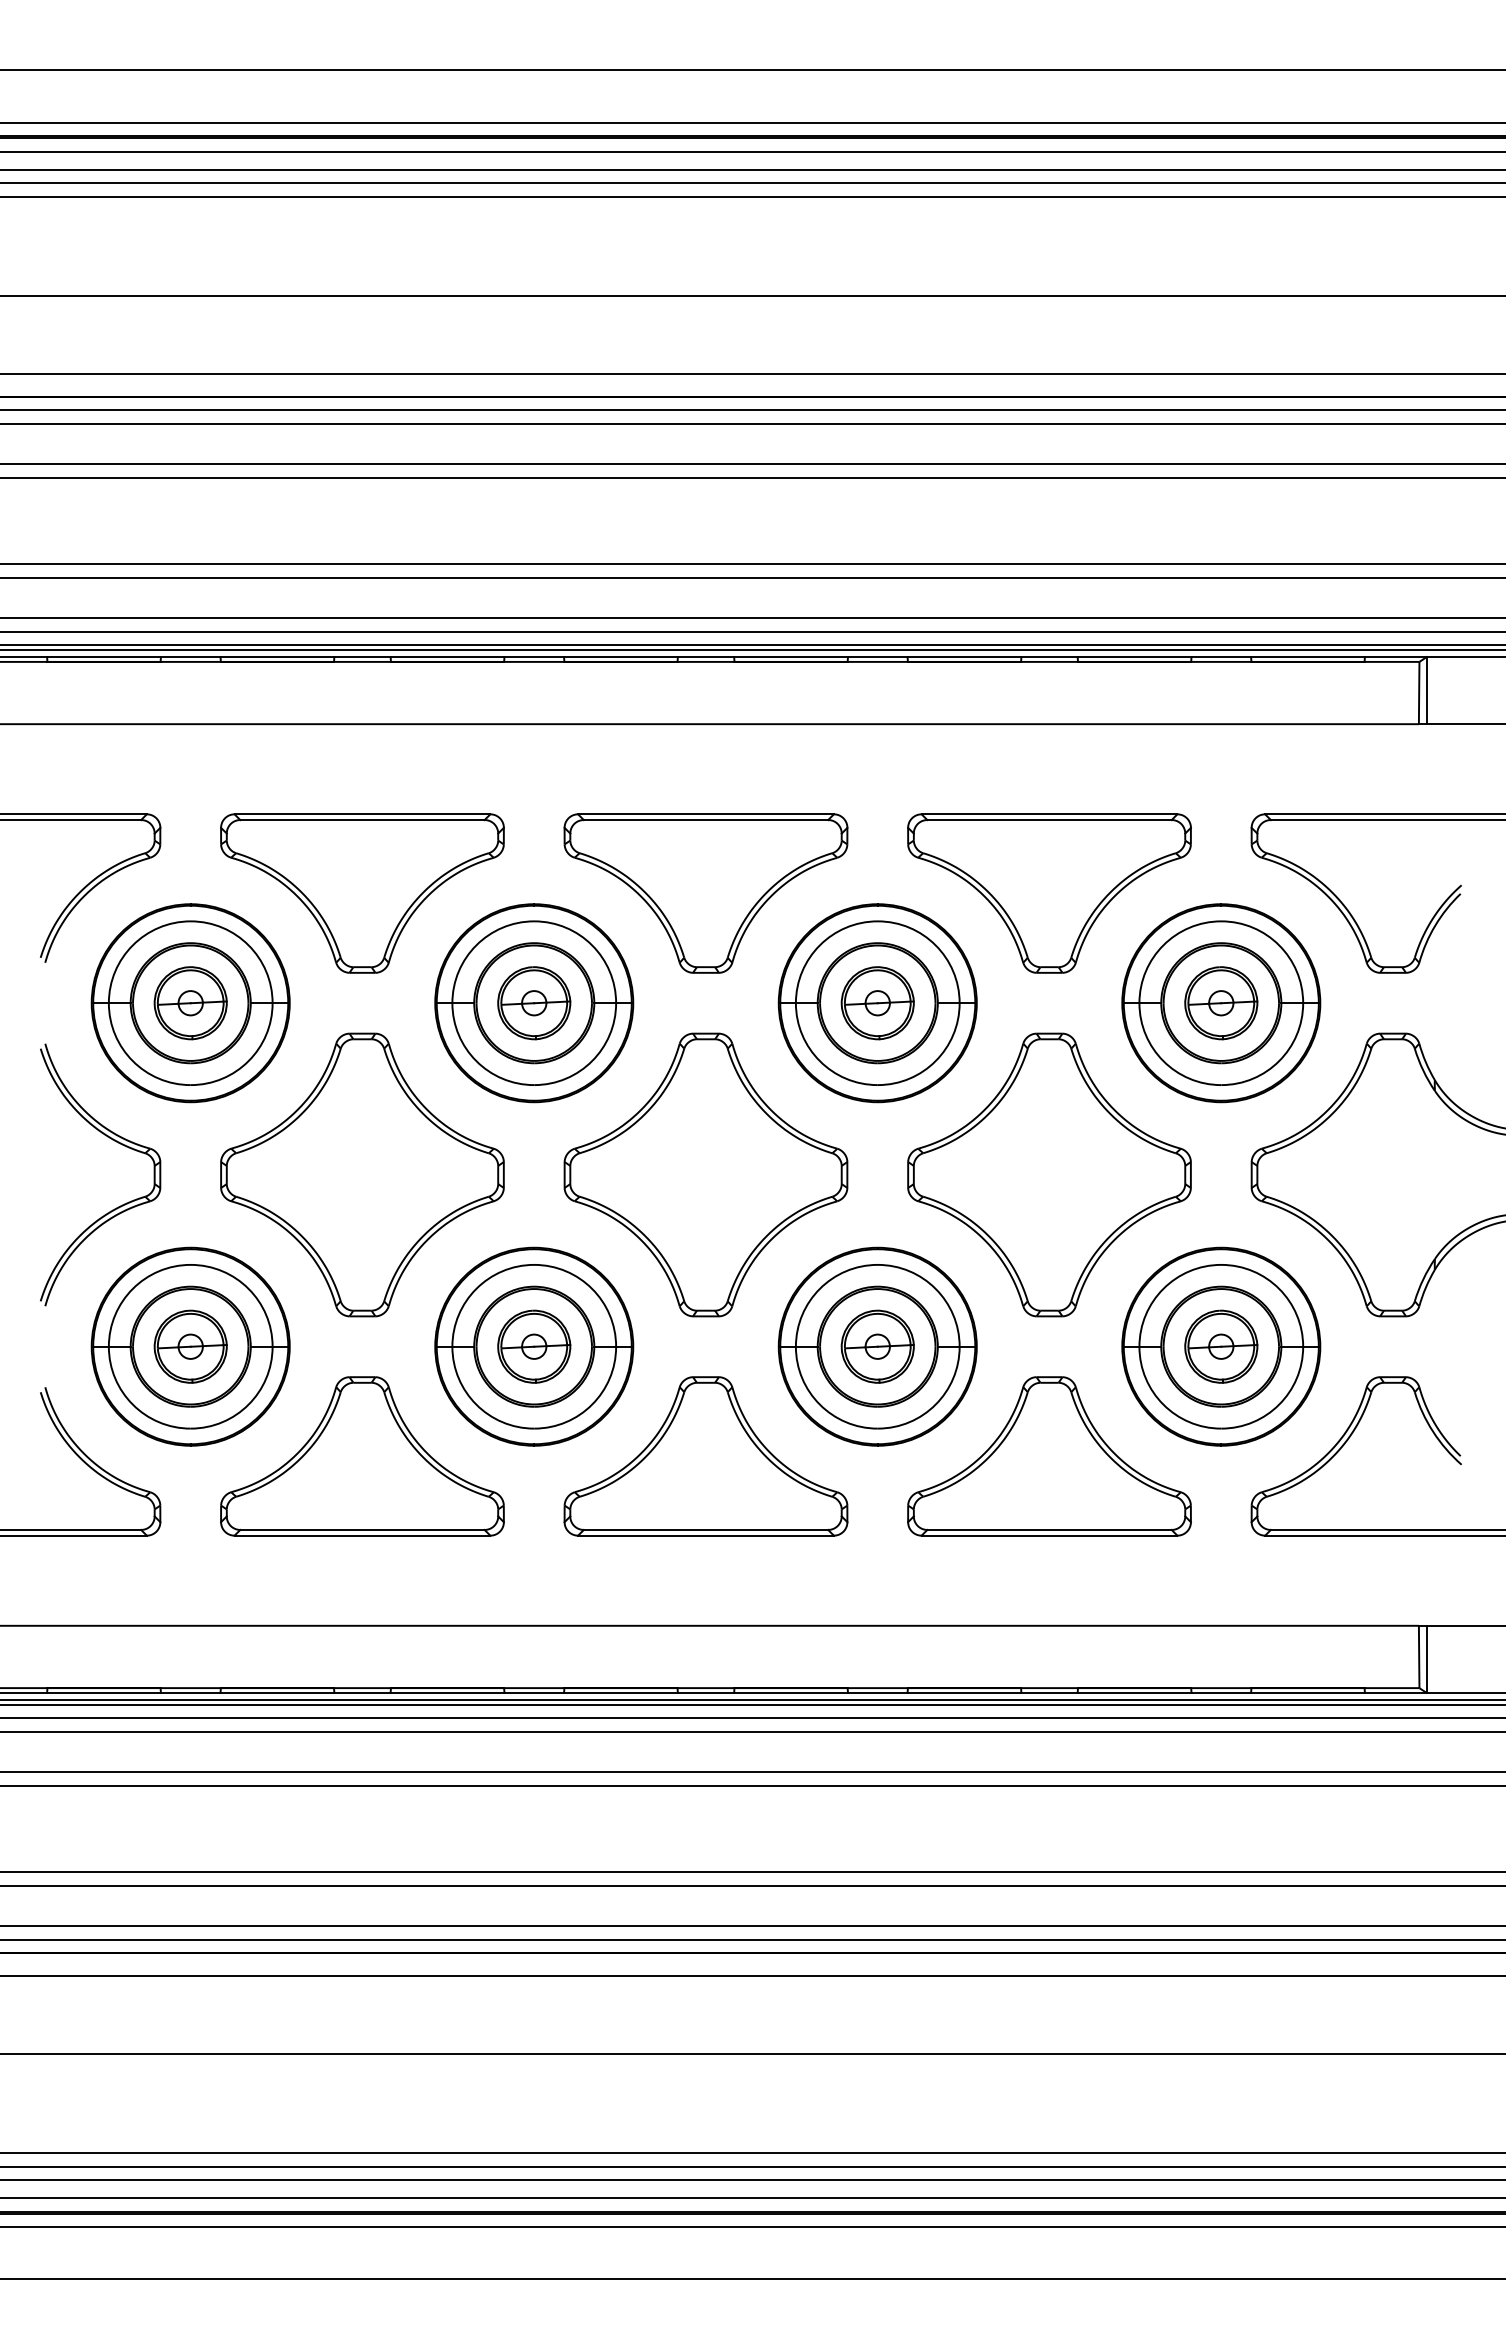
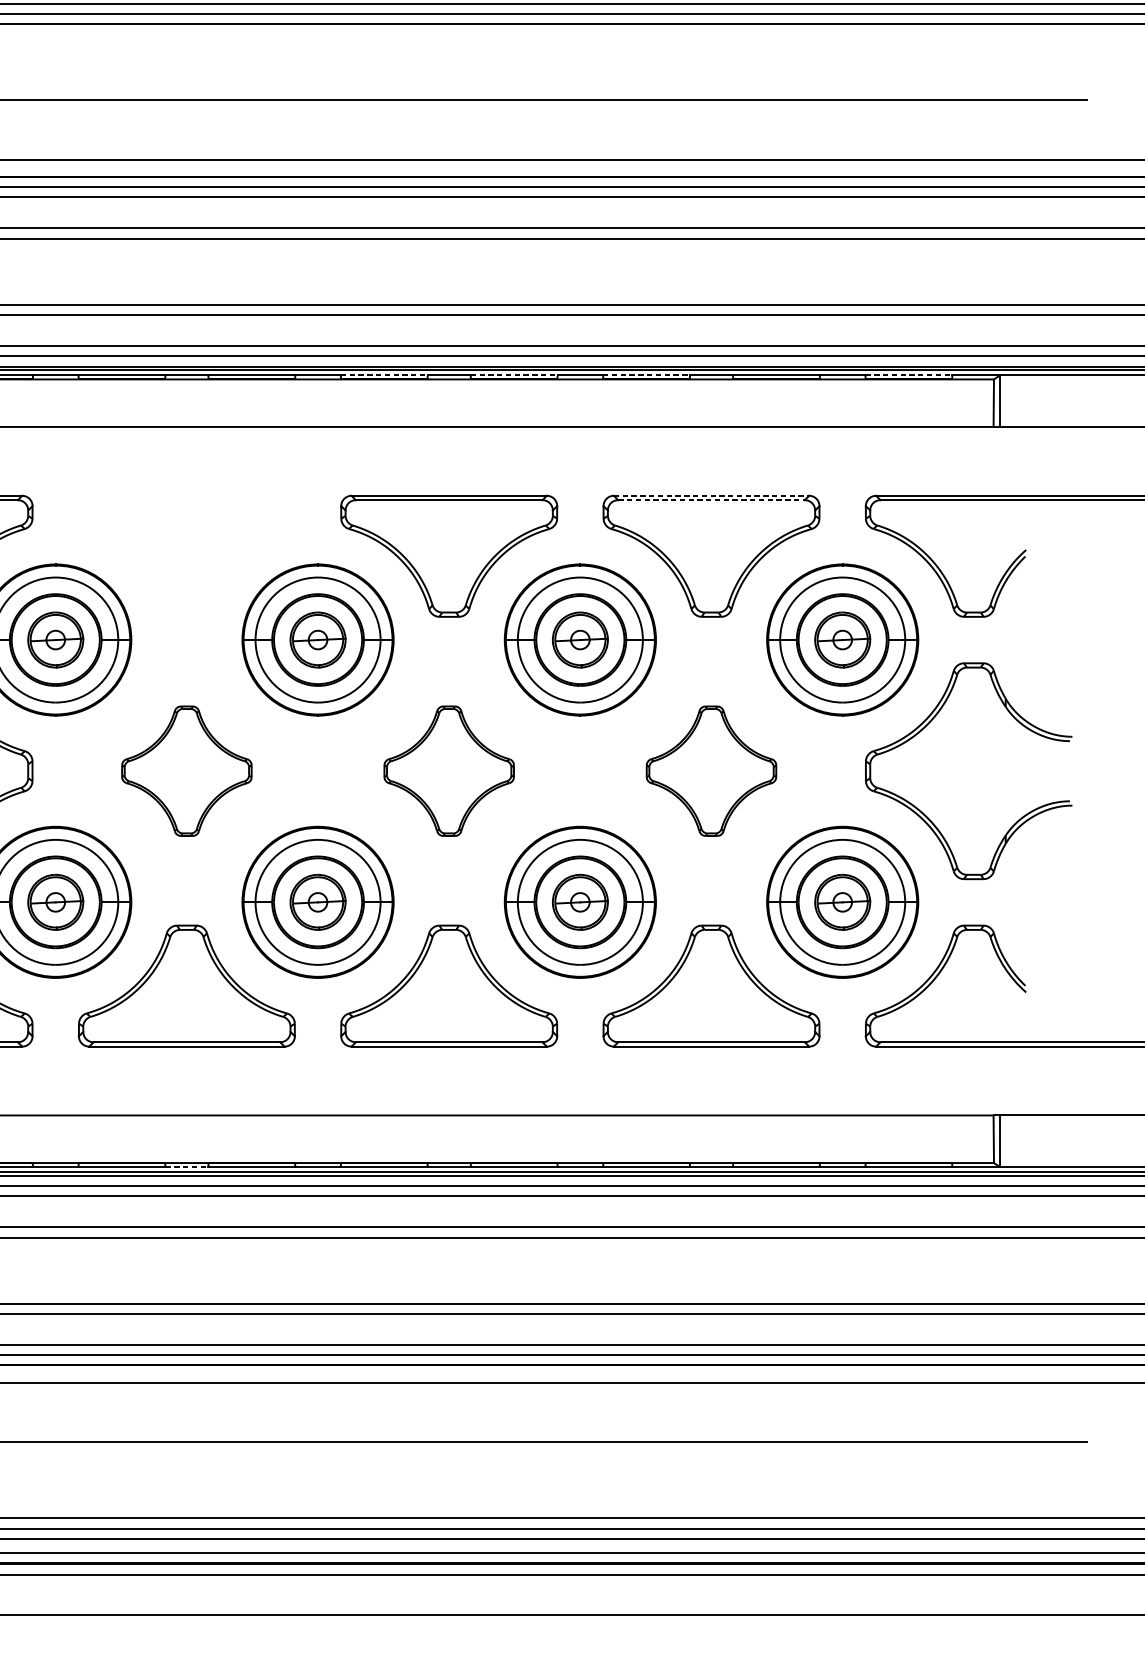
line: (620, 656) -> (383, 375), solid -> dashed
line: (791, 656) -> (514, 375), solid -> dashed
line: (964, 656) -> (646, 375), solid -> dashed
line: (1308, 656) -> (909, 375), solid -> dashed
line: (1049, 814) -> (711, 495), solid -> dashed
line: (1050, 820) -> (712, 500), solid -> dashed
part: (362, 893) -> (186, 556), removed
part: (362, 1174) -> (186, 770), size x0.6
part: (705, 1174) -> (448, 770), size x0.6
part: (1049, 1174) -> (711, 770), size x0.6
line: (362, 1693) -> (186, 1167), solid -> dashed

